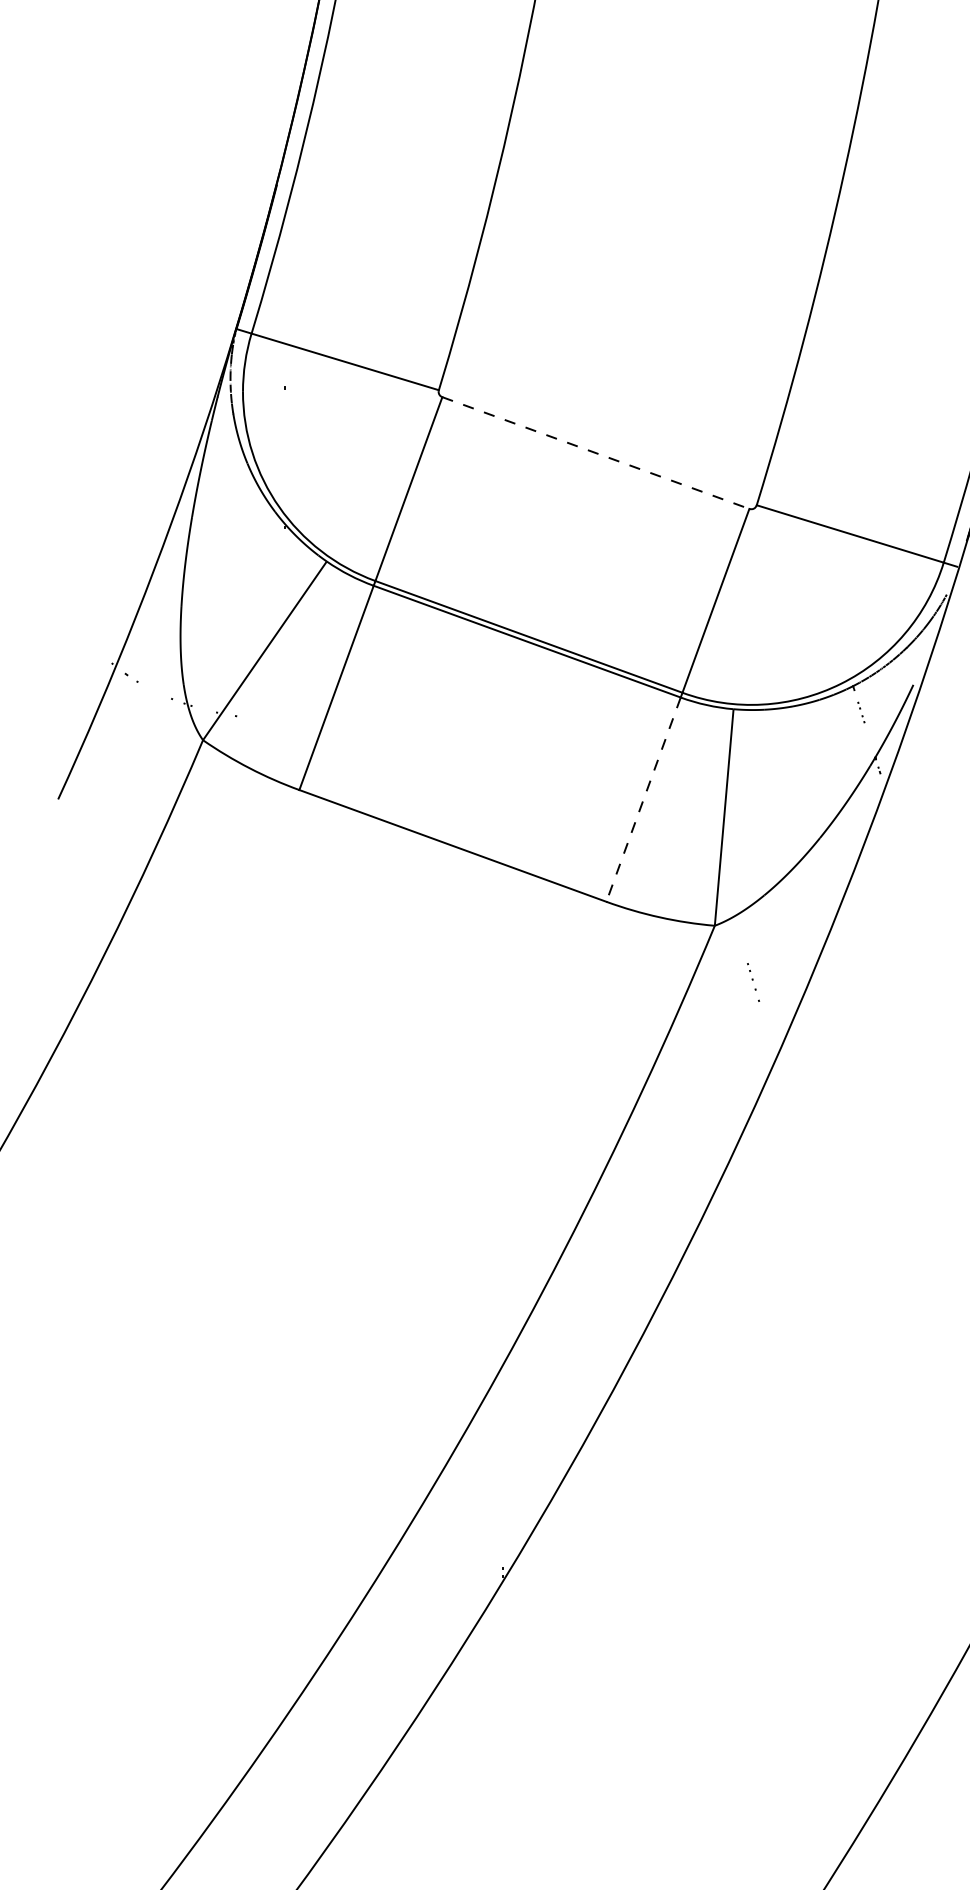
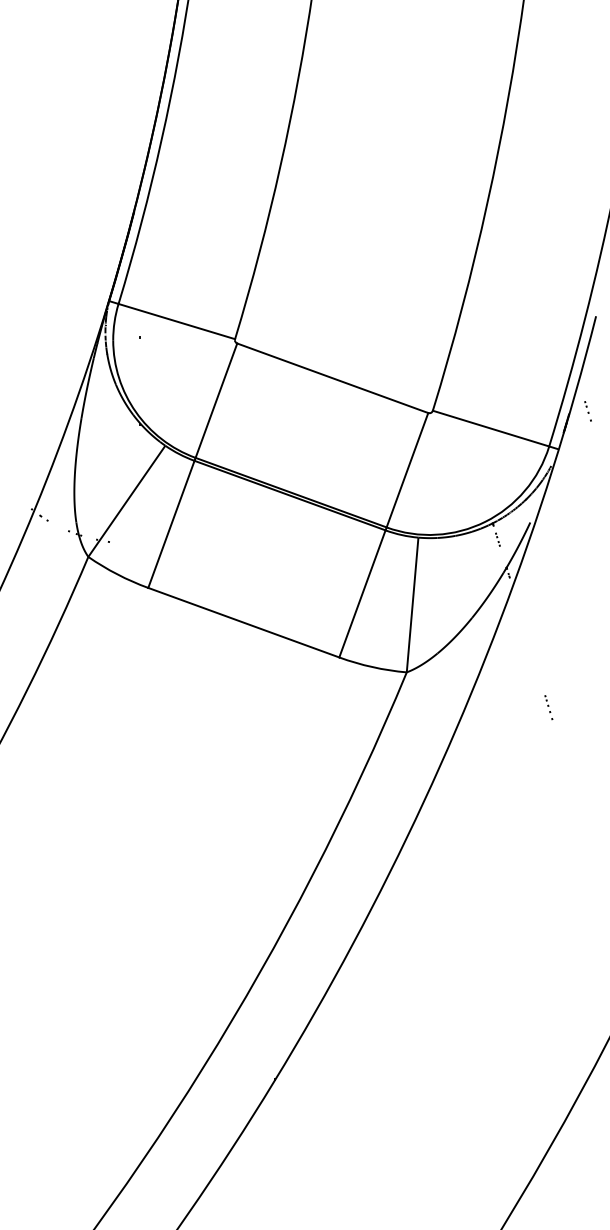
line: (595, 453) -> (332, 378), dashed -> solid
line: (643, 798) -> (362, 593), dashed -> solid
part: (752, 982) -> (548, 707), moved

